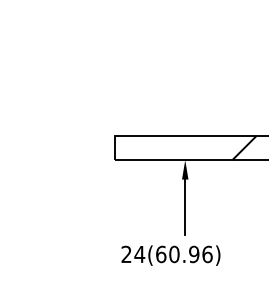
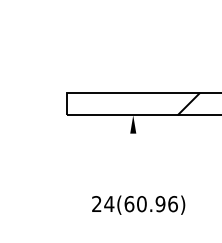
line: (185, 202) -> (133, 155), removed
text: (170, 255) -> (138, 205), moved

